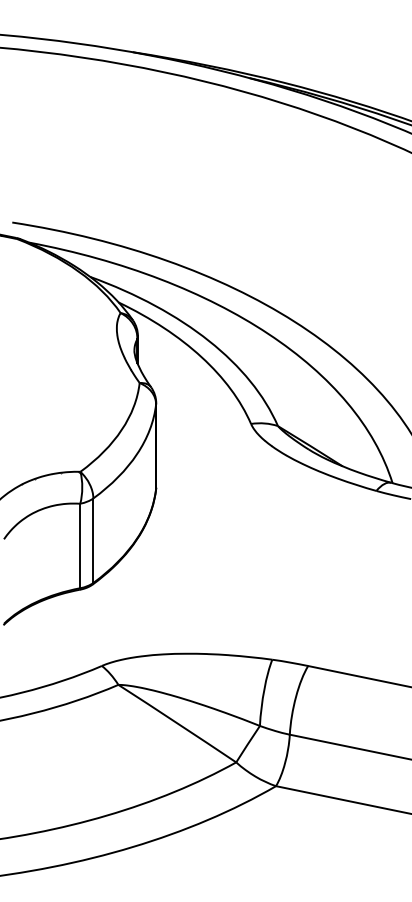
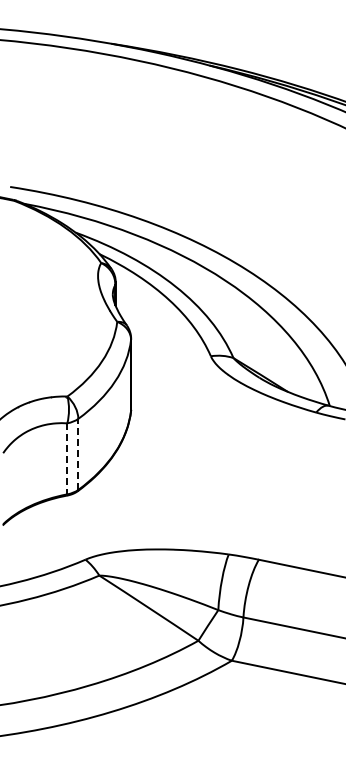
line: (93, 539) -> (78, 453), solid -> dashed
line: (80, 545) -> (67, 458), solid -> dashed

